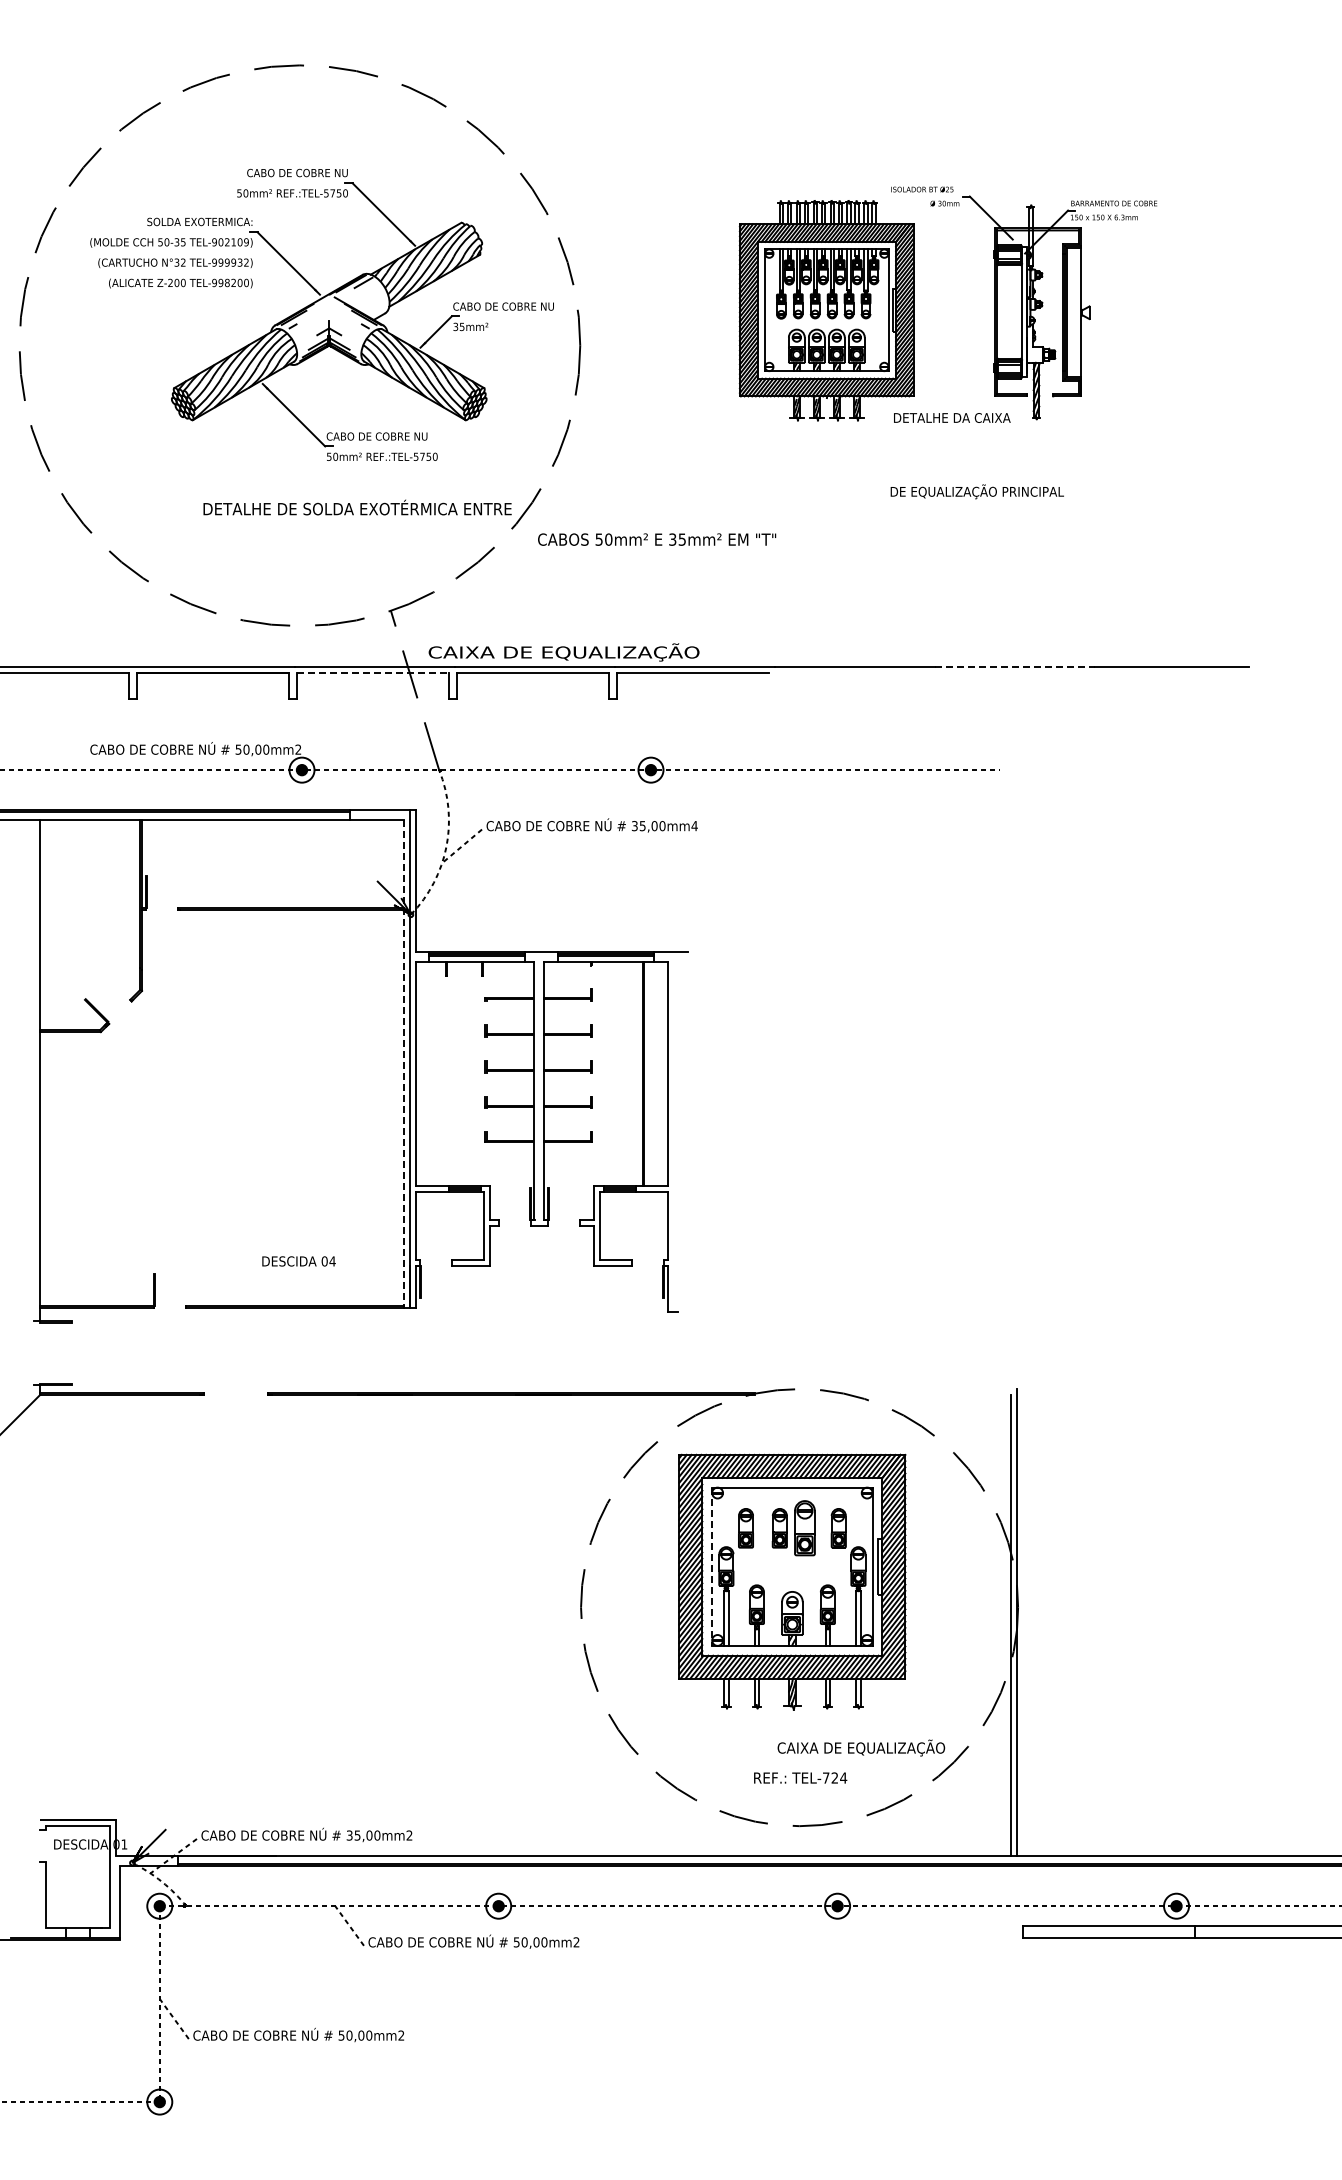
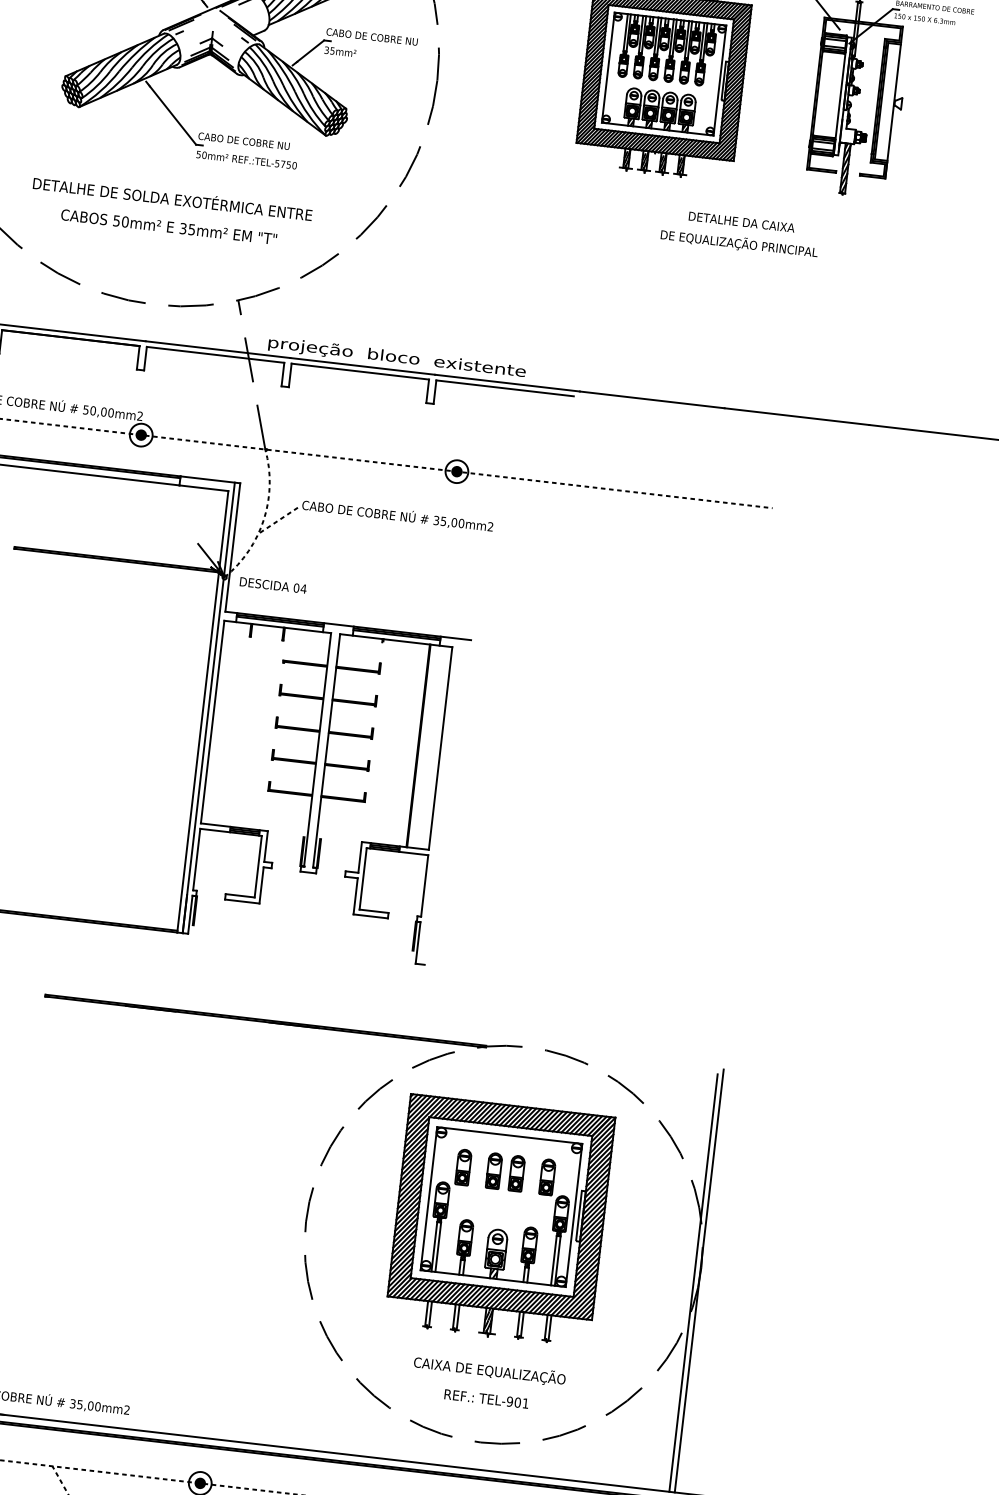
text: (952, 417) -> (742, 221), moved
text: (976, 491) -> (738, 243), moved
text: (357, 507) -> (172, 198), moved
text: (657, 539) -> (169, 226), moved
text: (570, 652) -> (396, 356), CAIXA DE EQUALIZAÇÃO -> projeção  bloco  existente
line: (1015, 667) -> (797, 416), dashed -> solid
line: (372, 673) -> (215, 355), dashed -> solid
text: (694, 826) -> (490, 527), 35,00mm4 -> 35,00mm2
line: (404, 1064) -> (203, 712), dashed -> solid
text: (298, 1261) -> (272, 585), moved
part: (804, 1528) -> (516, 1173), size x0.71
line: (712, 1567) -> (429, 1199), dashed -> solid
text: (861, 1747) -> (489, 1370), moved
text: (834, 1777) -> (517, 1402), TEL-724 -> TEL-901

